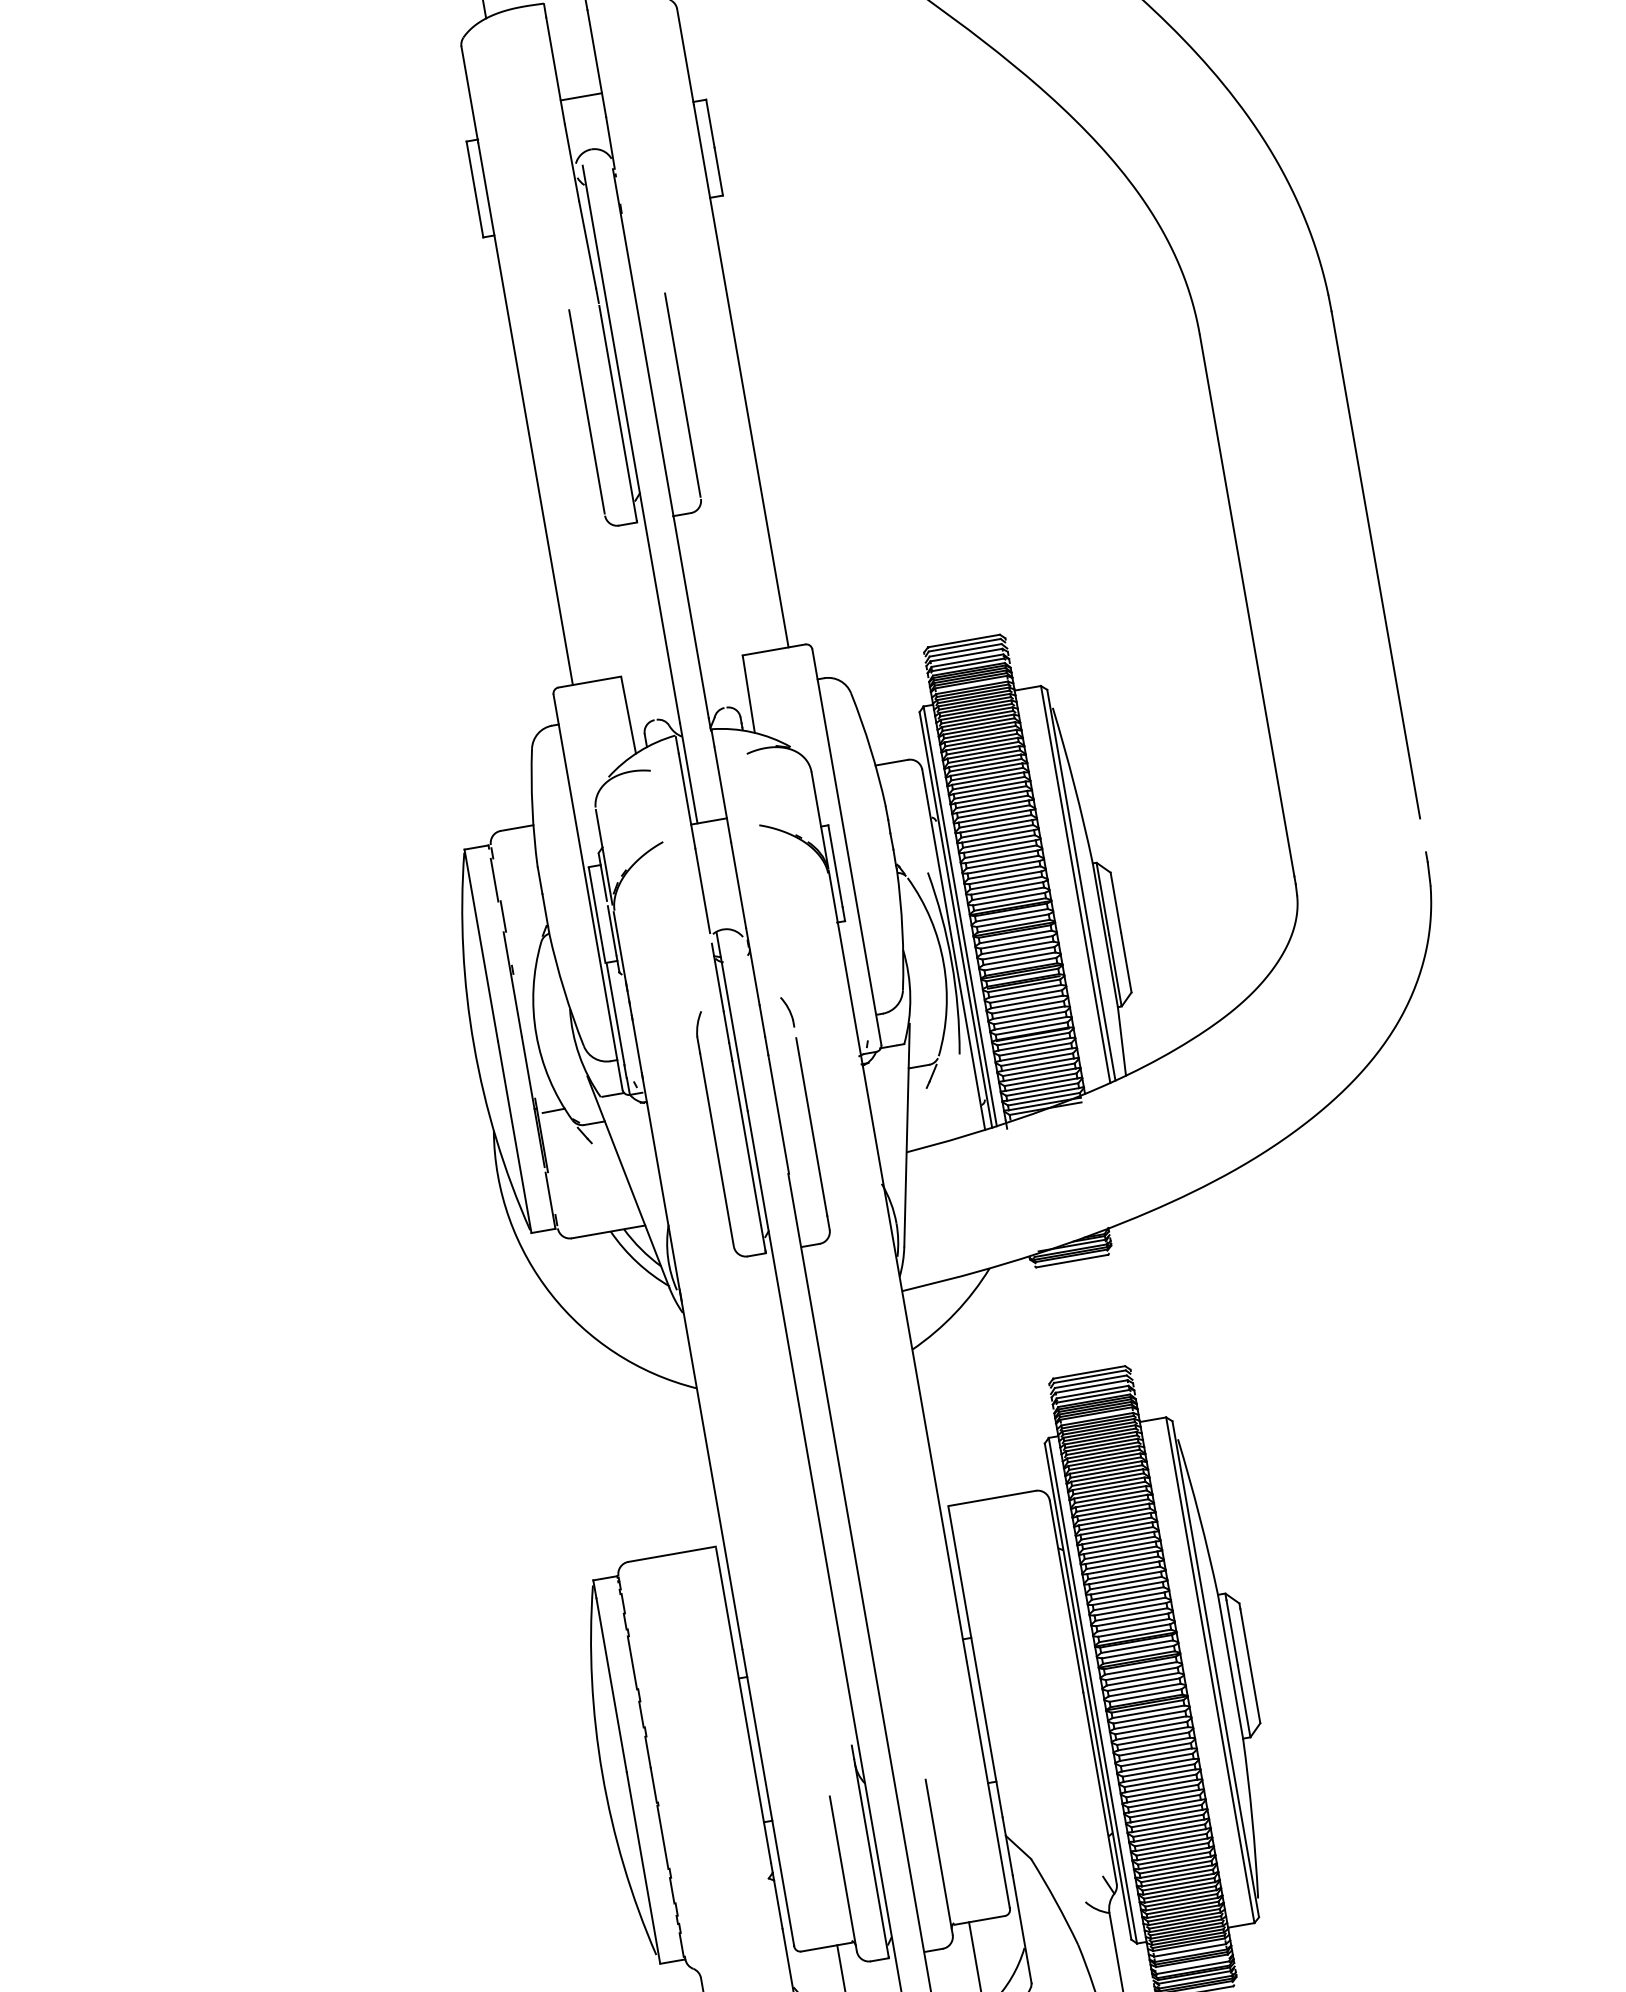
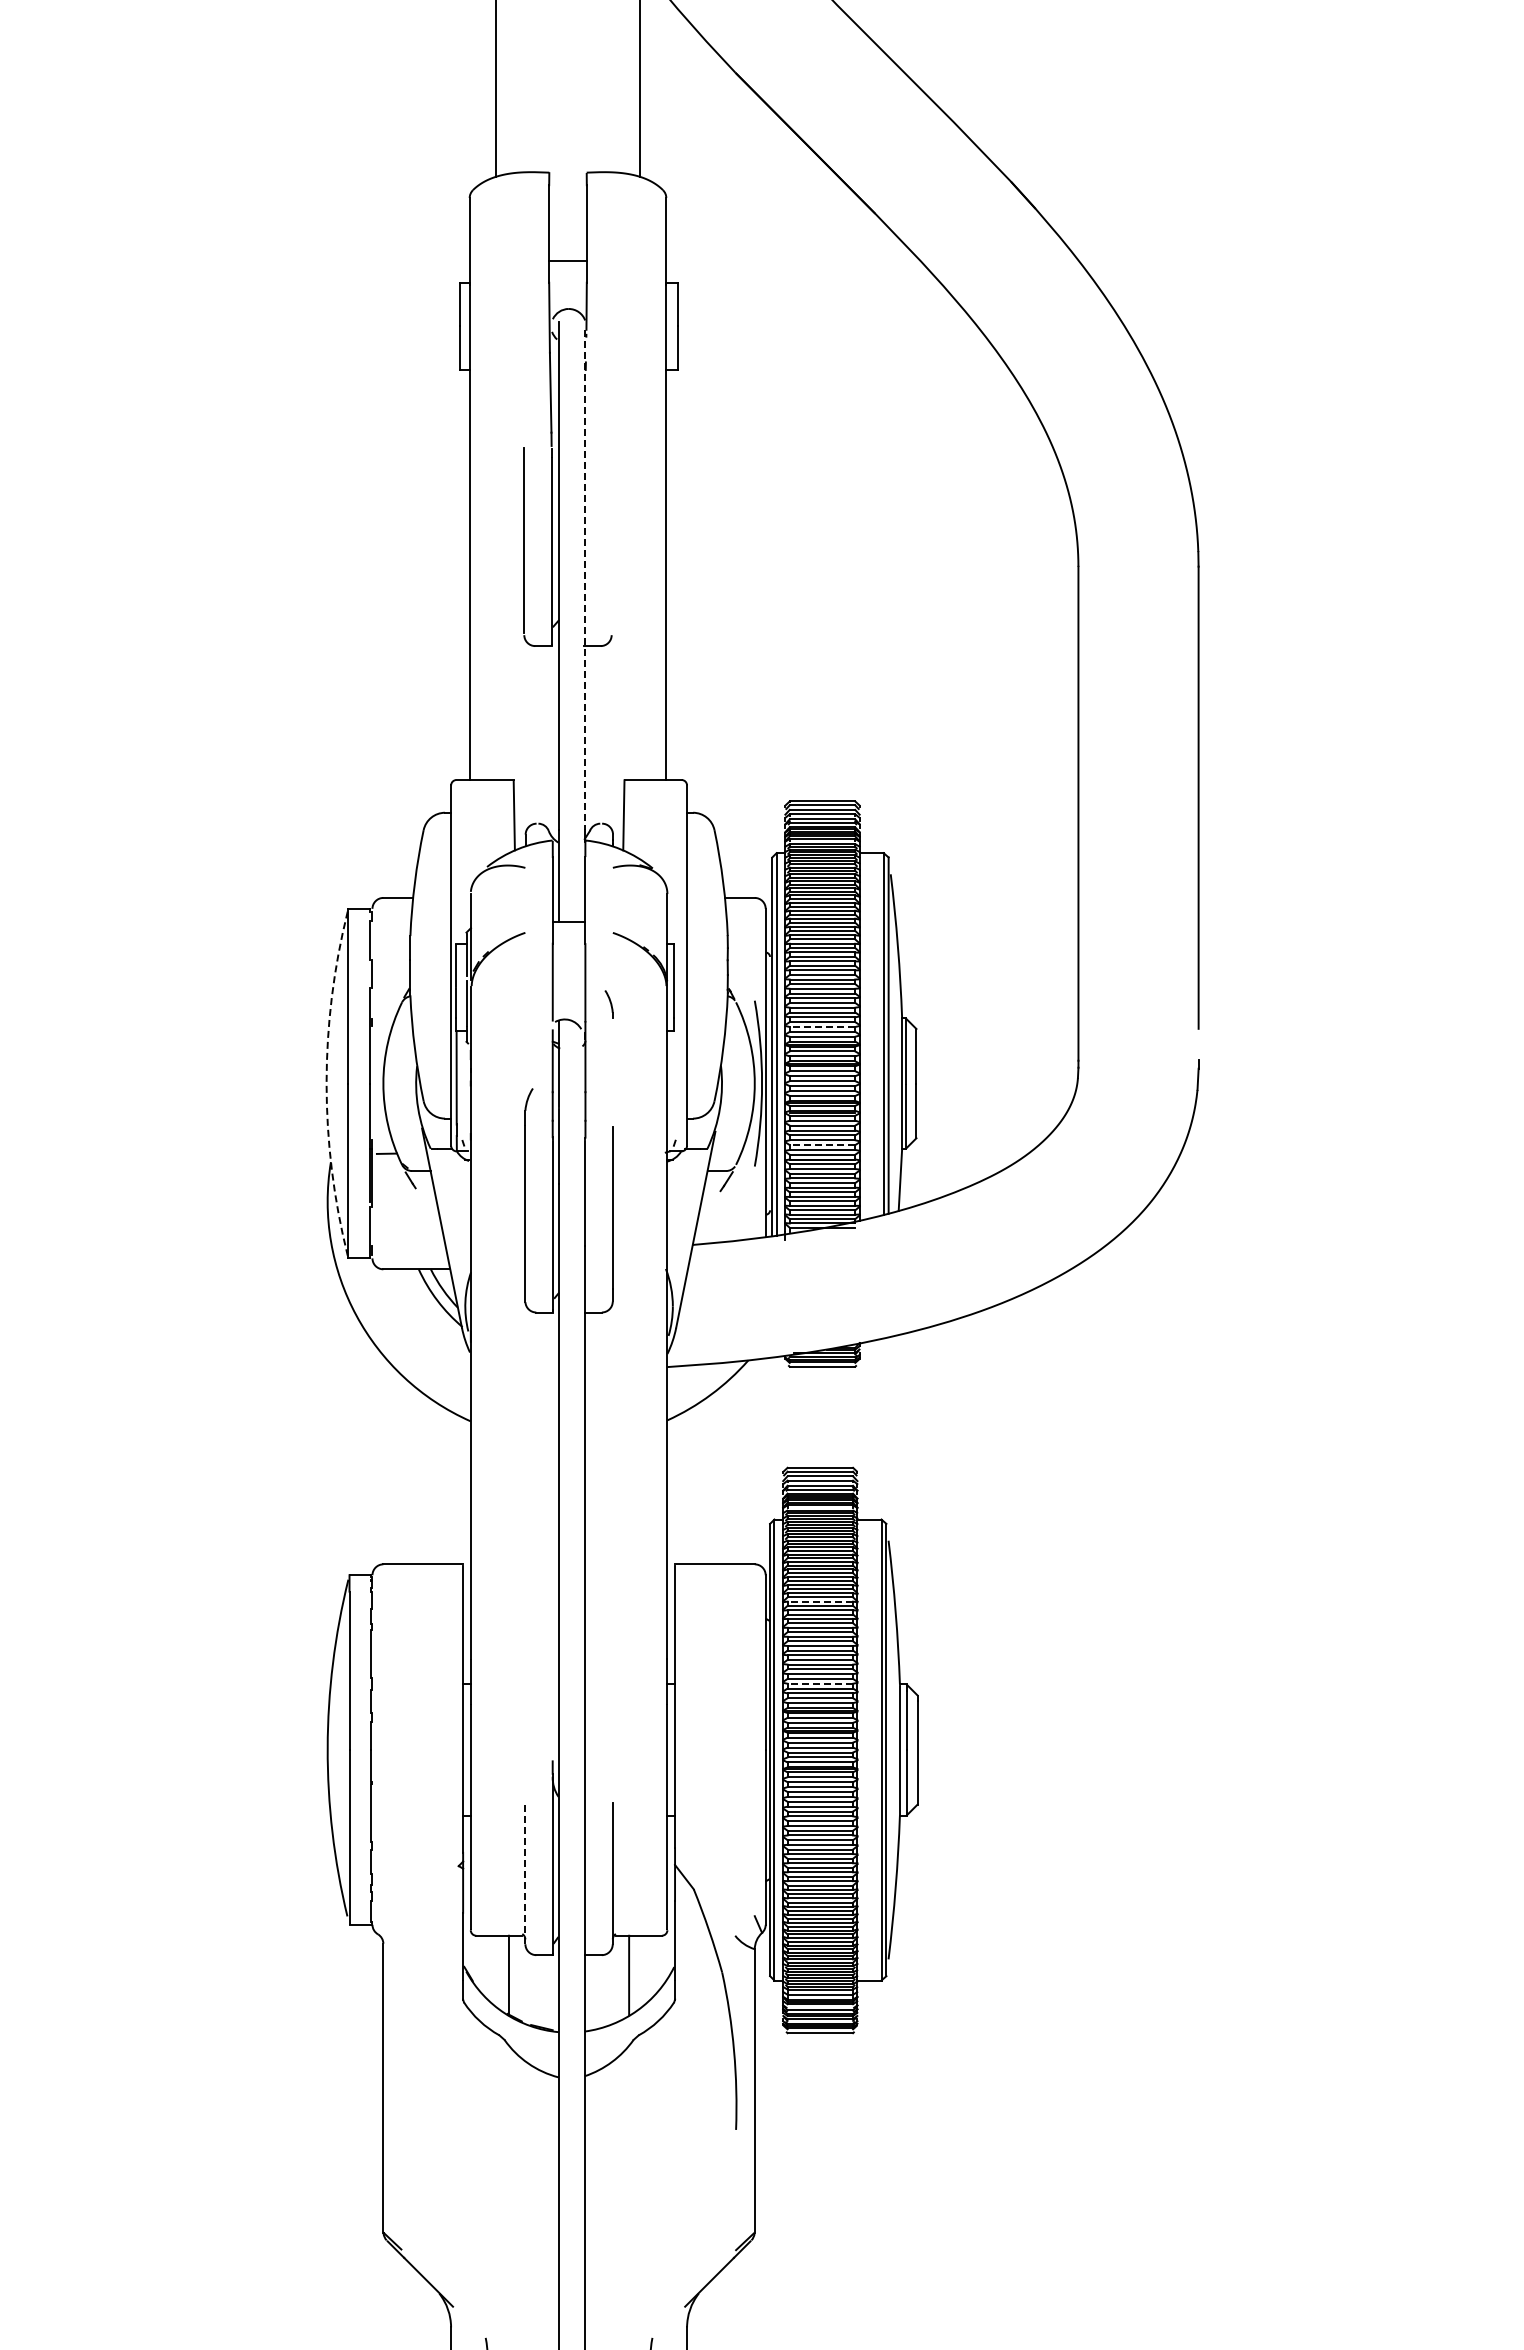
line: (682, 395) -> (611, 540), removed
line: (660, 444) -> (584, 580), solid -> dashed
line: (1007, 888) -> (822, 1027), solid -> dashed
part: (786, 1012) -> (608, 1004), moved
line: (1029, 1018) -> (822, 1145), solid -> dashed
arc: (473, 1045) -> (326, 1083), solid -> dashed
line: (1114, 1519) -> (820, 1601), solid -> dashed
line: (1130, 1608) -> (820, 1683), solid -> dashed
line: (843, 1873) -> (525, 1873), solid -> dashed

